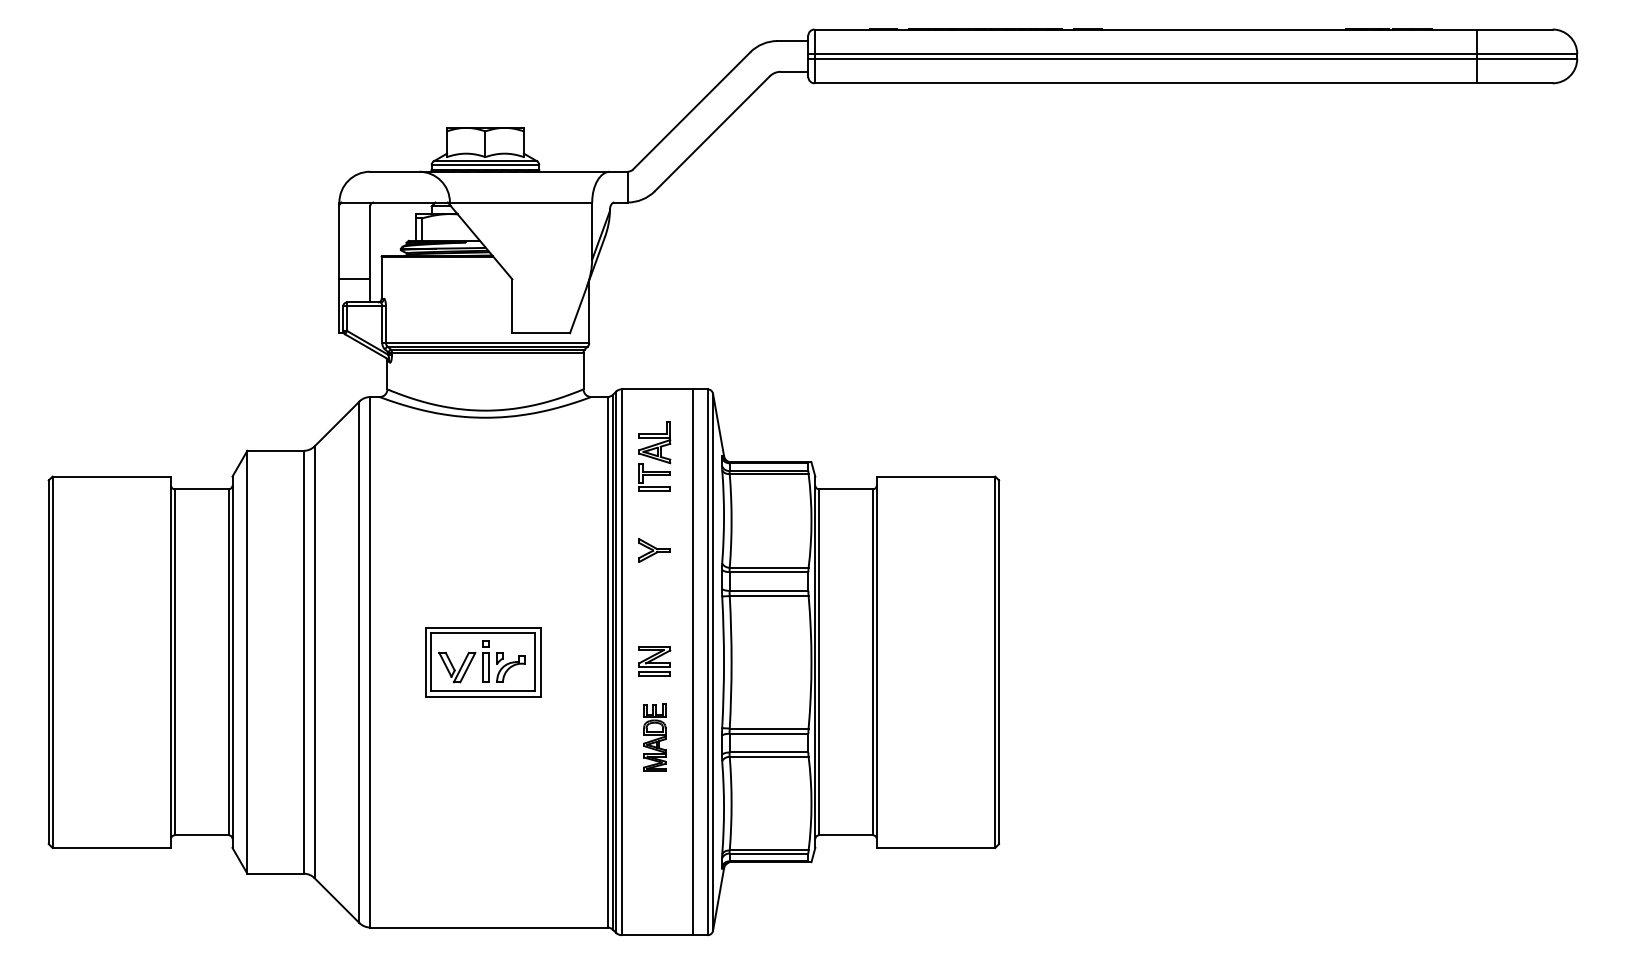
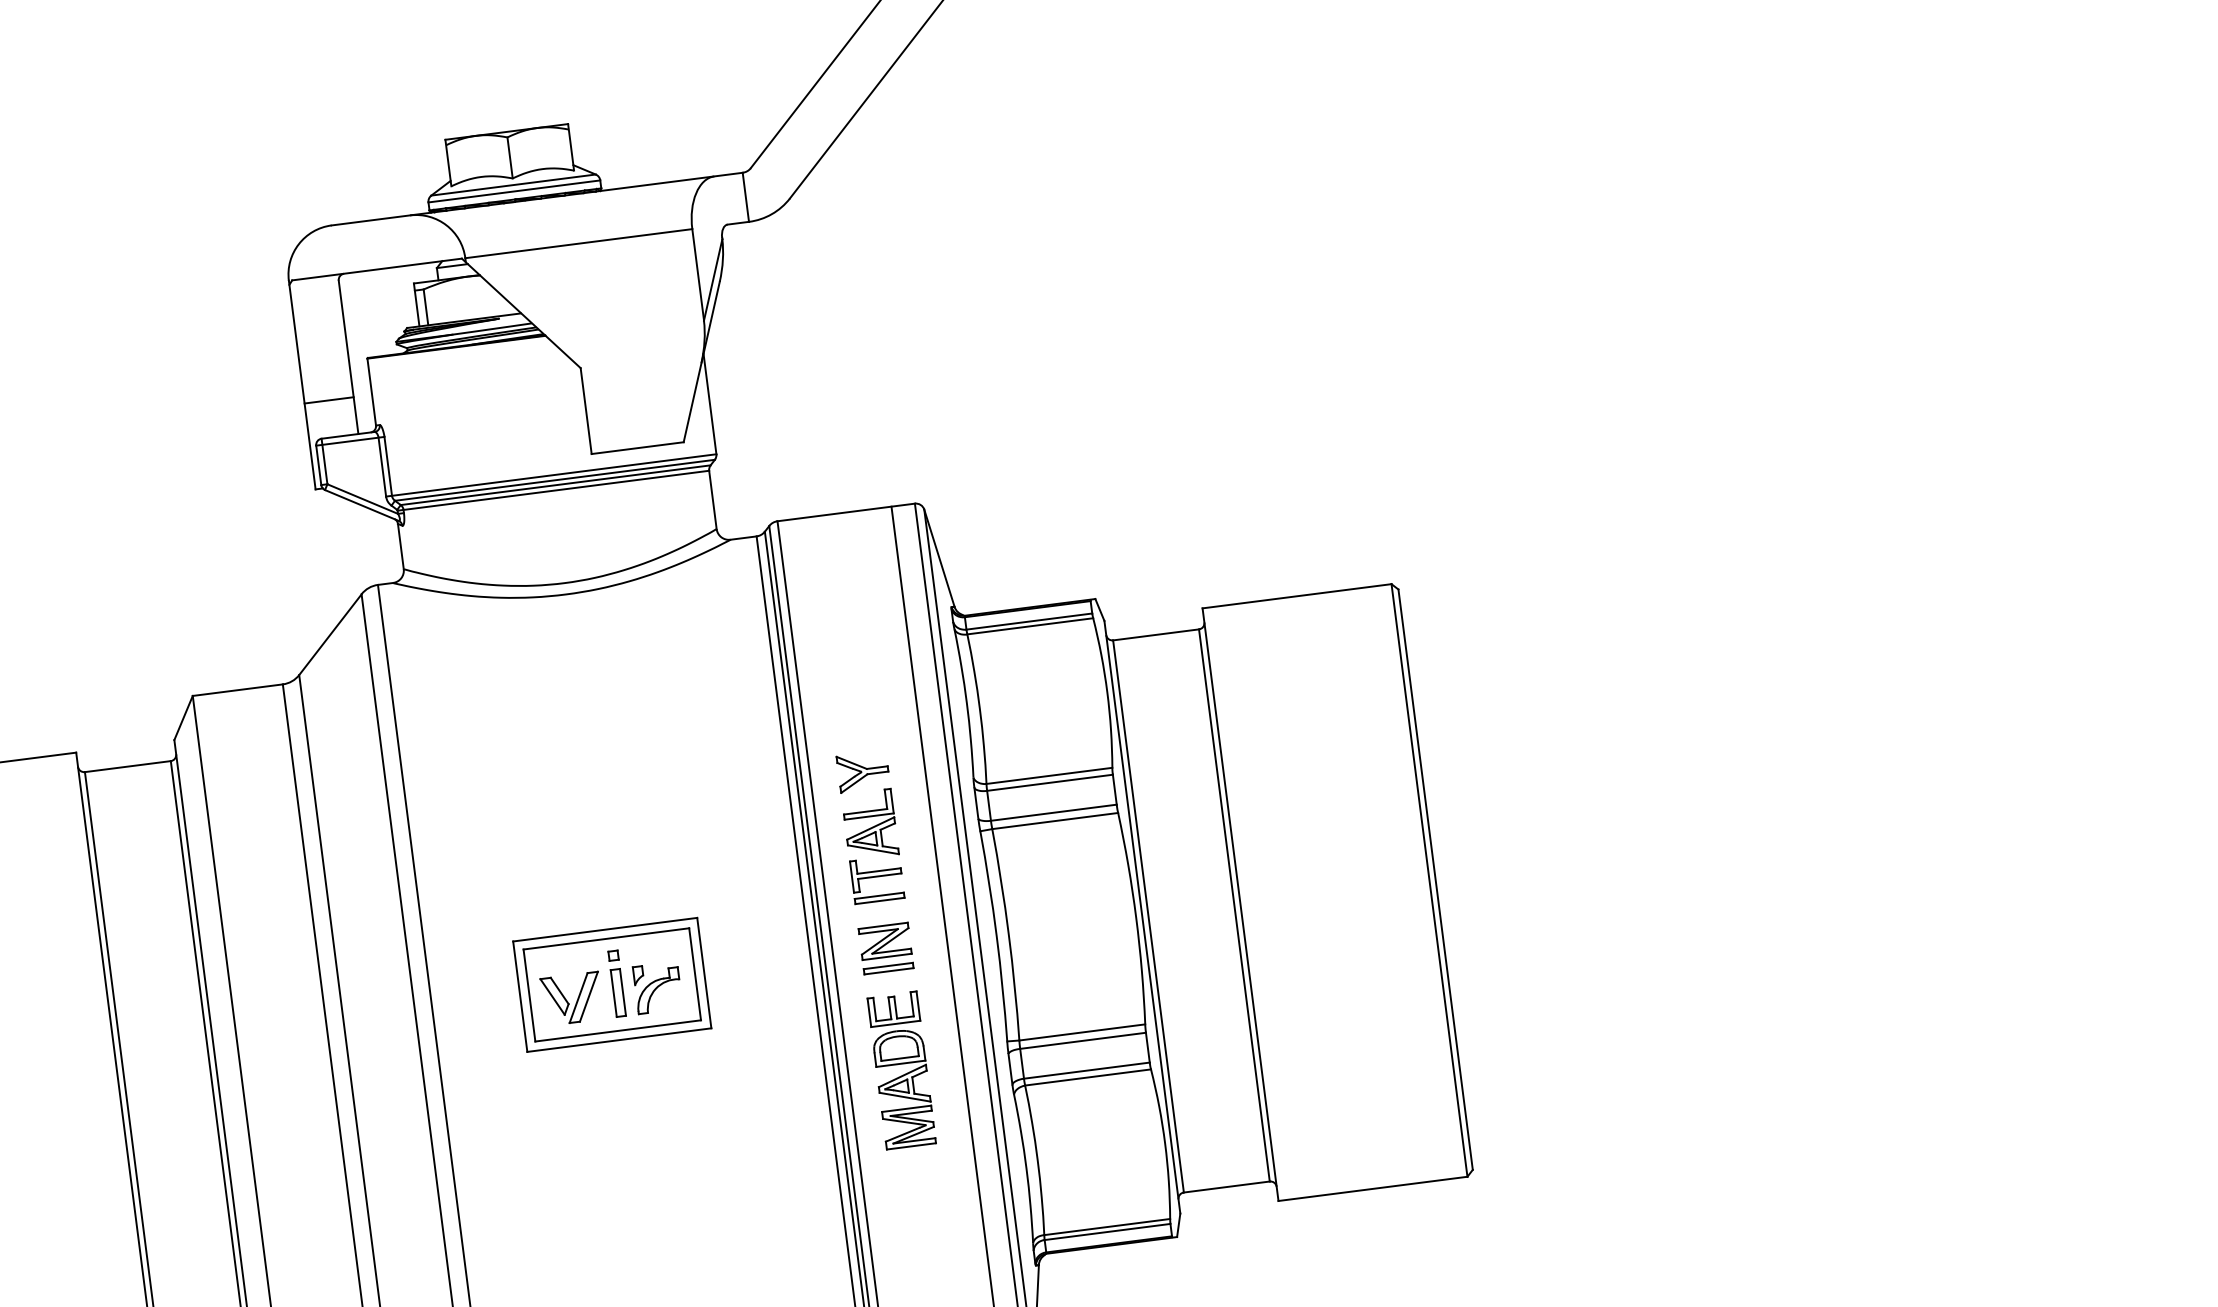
part: (654, 456) -> (872, 846), moved
part: (654, 737) -> (901, 1070), size x1.43

